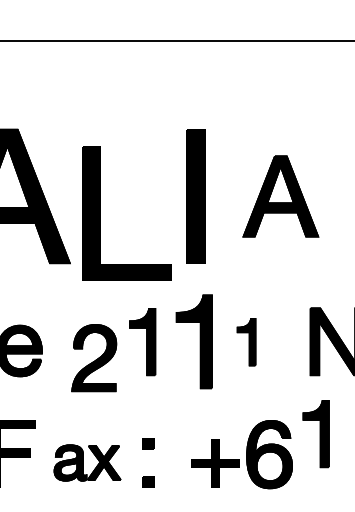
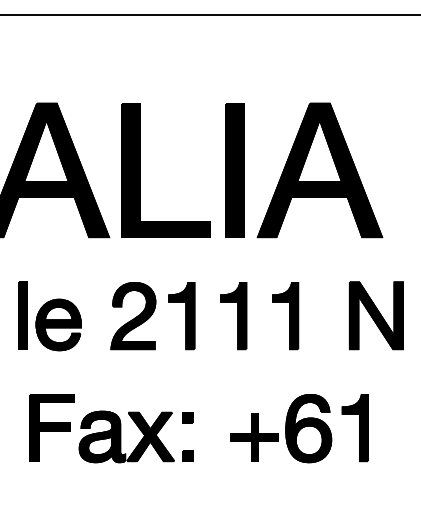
part: (280, 196) -> (319, 170), size x1.67
part: (101, 213) -> (140, 170), moved
part: (194, 342) -> (233, 316), size x0.71
part: (246, 342) -> (285, 316), size x1.43
part: (94, 358) -> (133, 316), moved
part: (315, 434) -> (354, 428), moved
part: (87, 462) -> (126, 436), size x1.43

